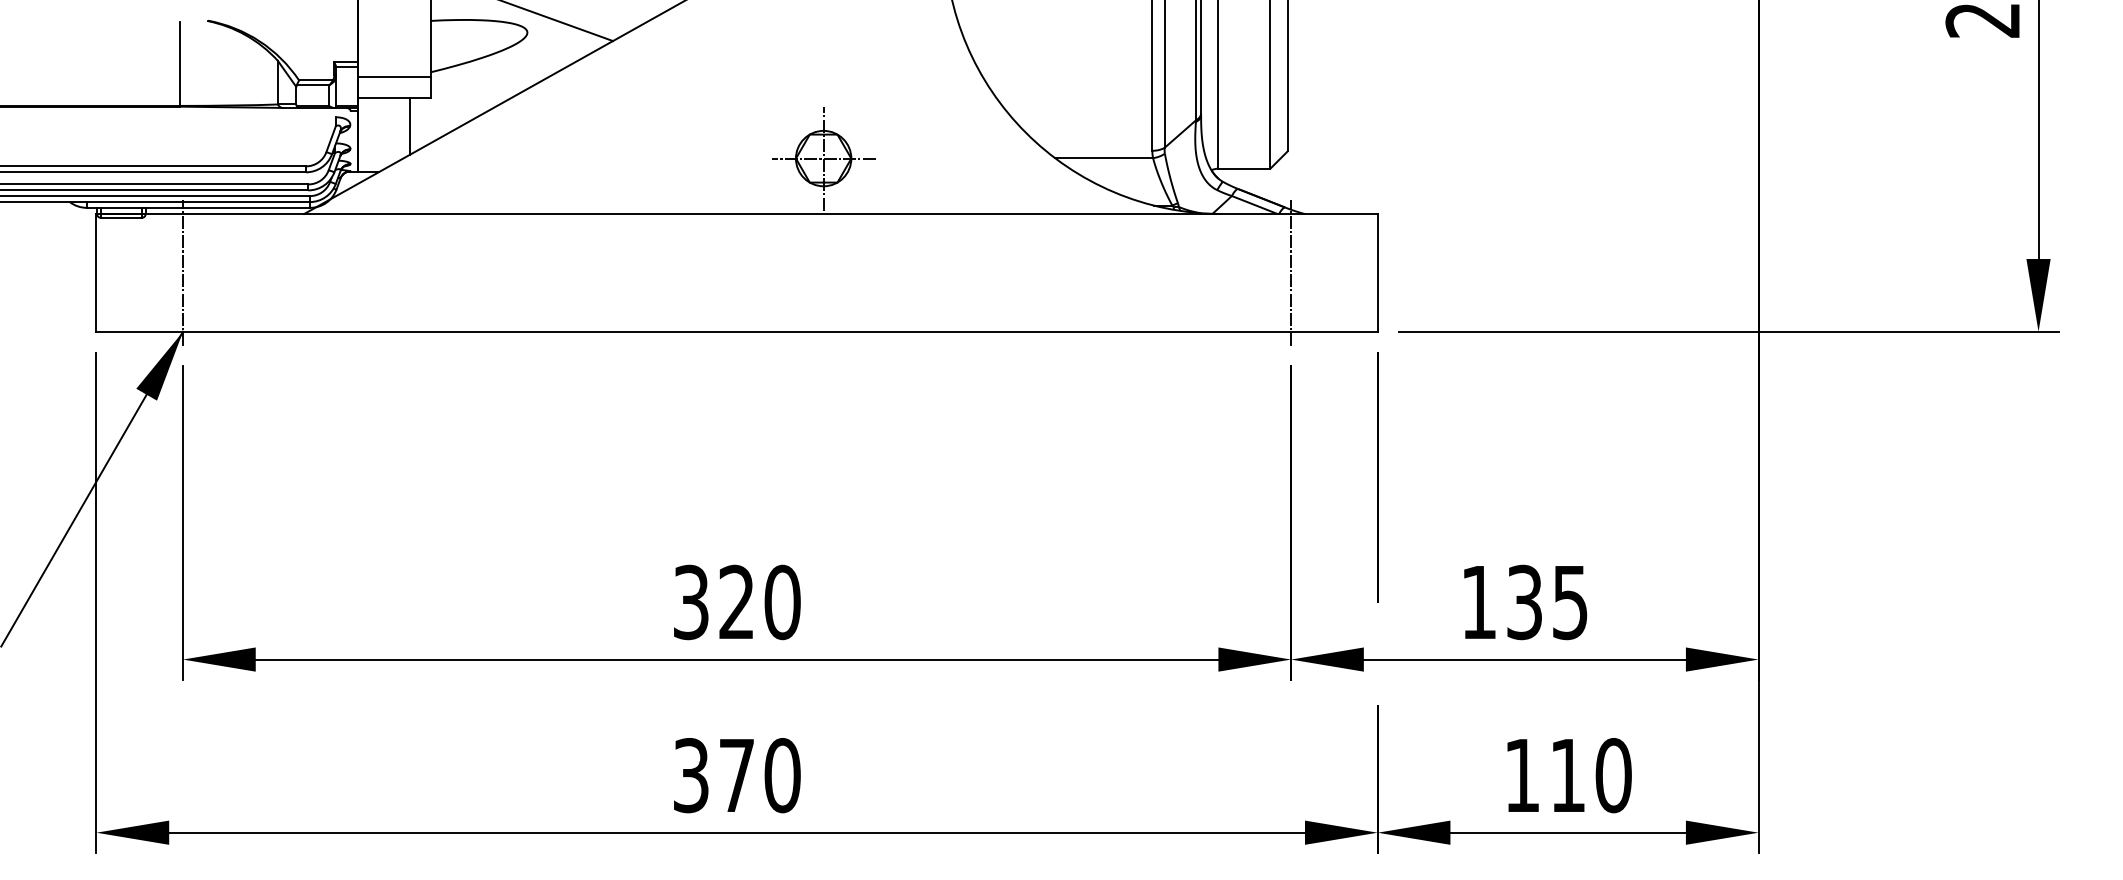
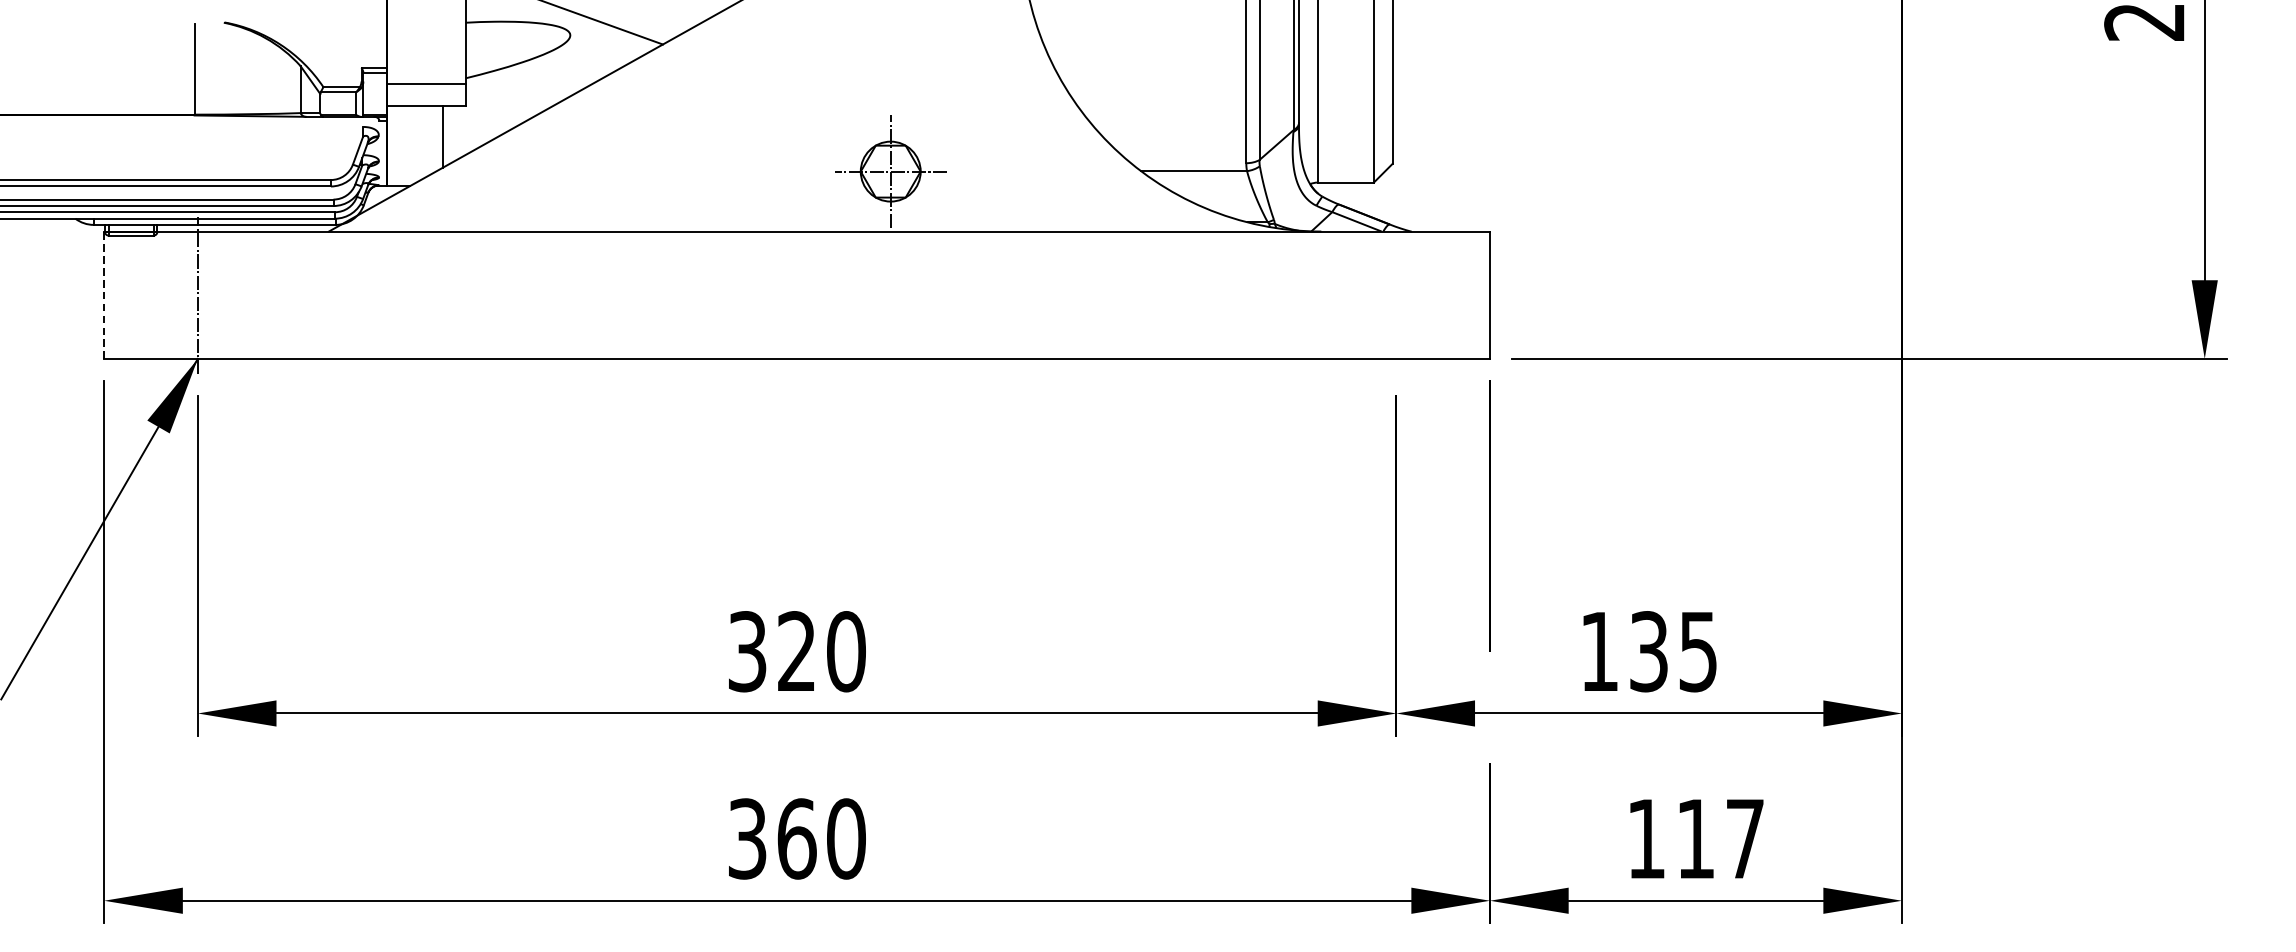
line: (96, 272) -> (104, 294), solid -> dashed
line: (1291, 272) -> (1396, 294), removed
text: (737, 775) -> (797, 838), 370 -> 360
text: (1613, 775) -> (1745, 838), 110 -> 117

